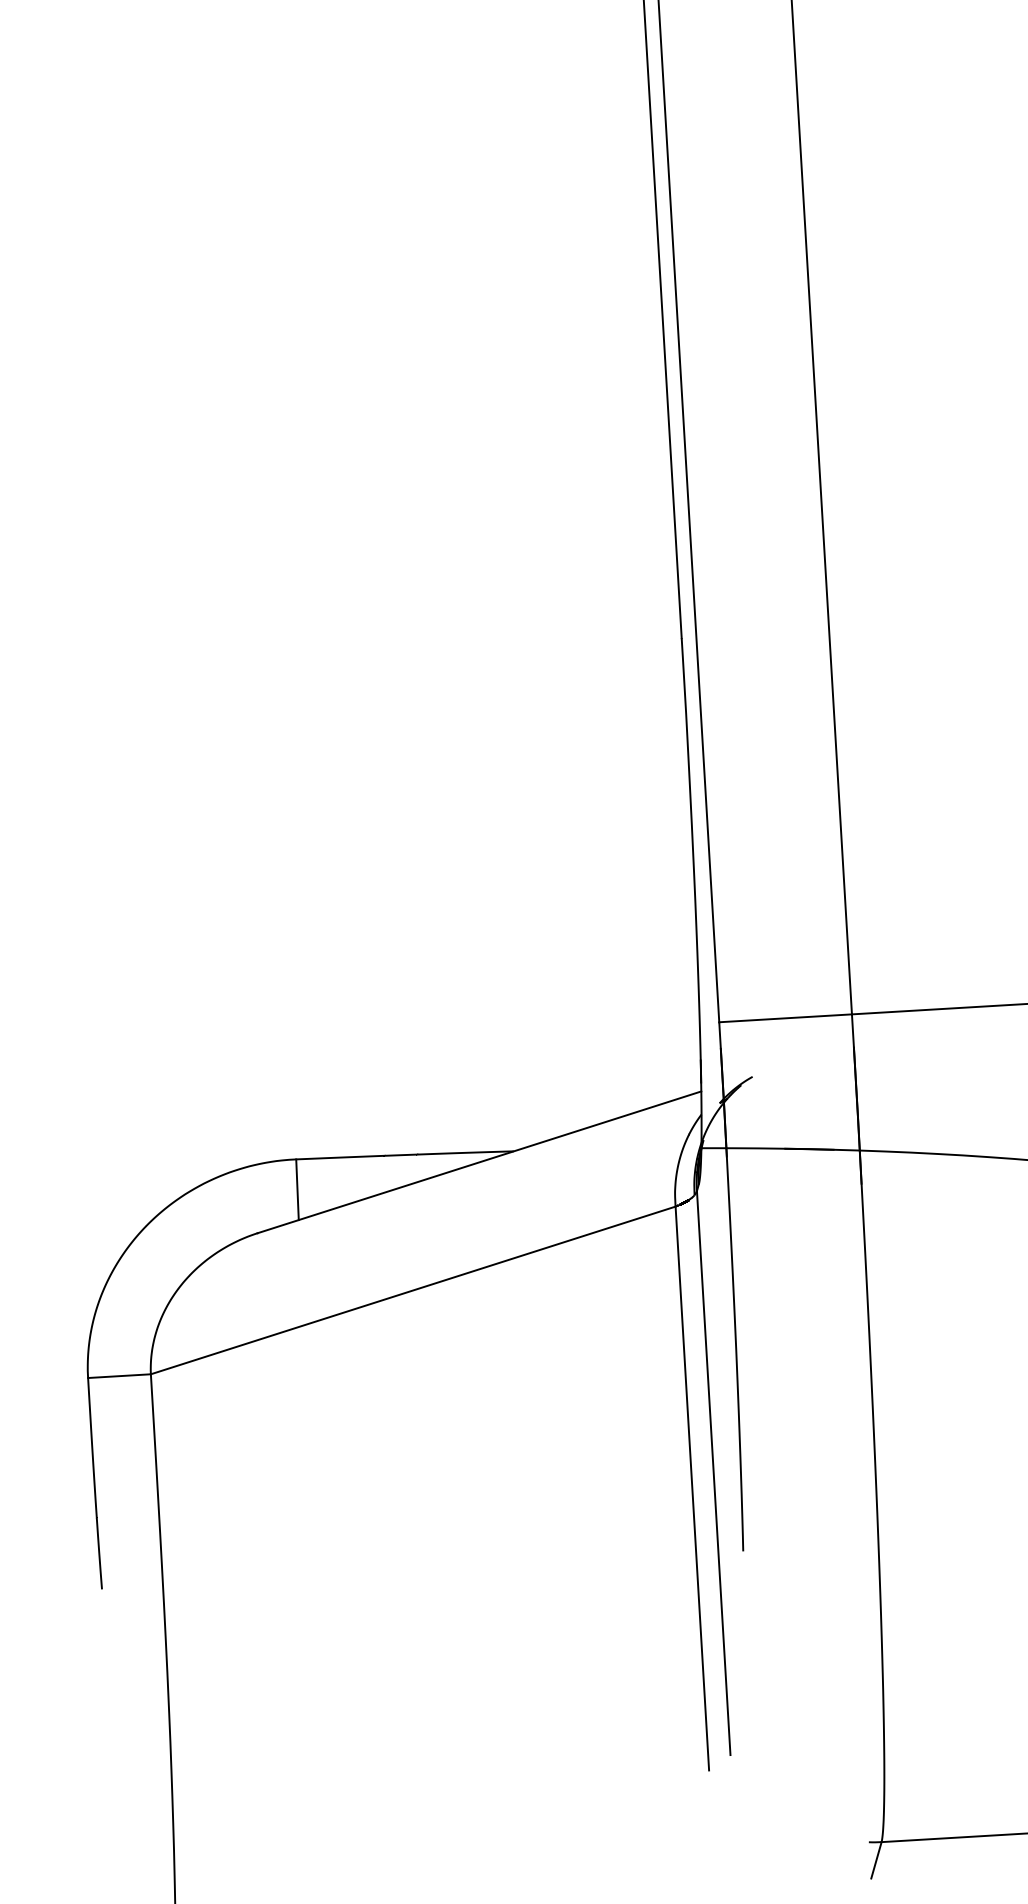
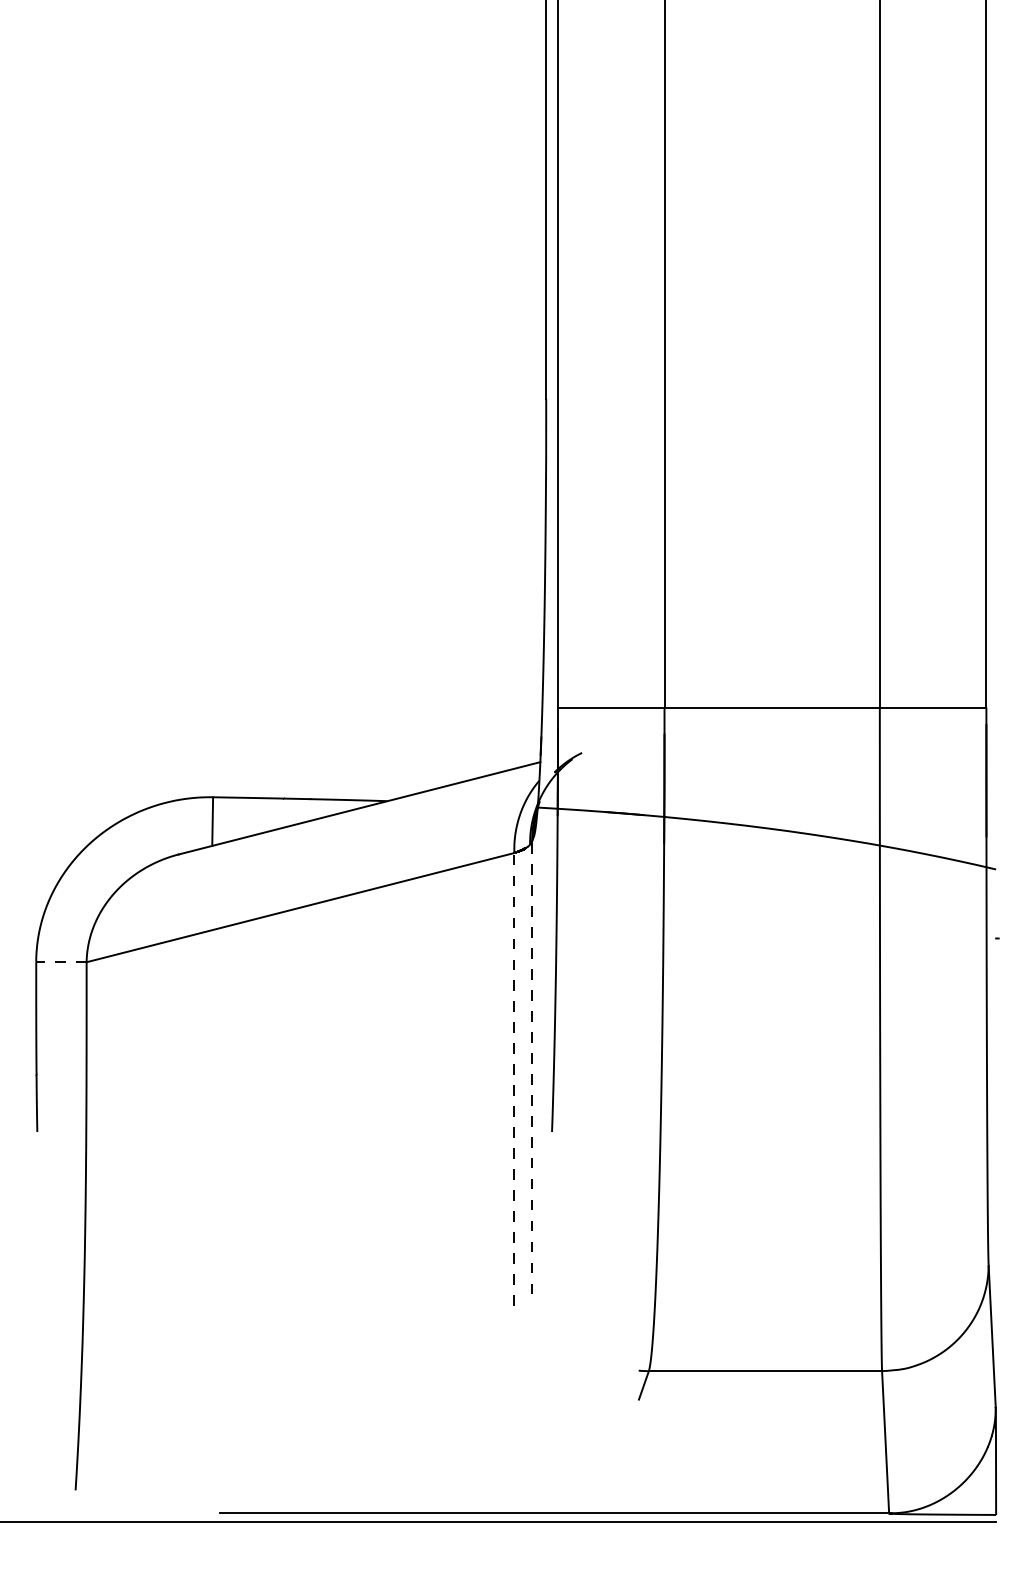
line: (118, 1376) -> (60, 962), solid -> dashed
line: (714, 1472) -> (532, 1067), solid -> dashed
line: (692, 1487) -> (514, 1078), solid -> dashed

